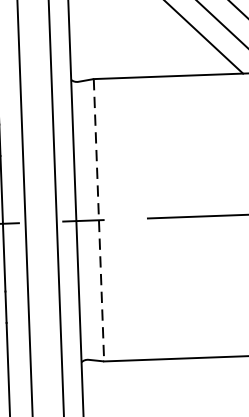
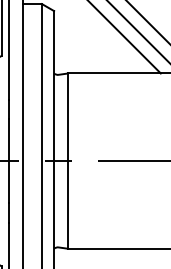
line: (99, 220) -> (68, 161), dashed -> solid

